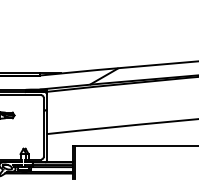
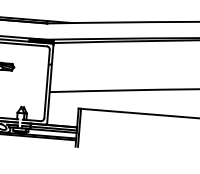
hatch: (103, 76) -> (121, 30), removed

